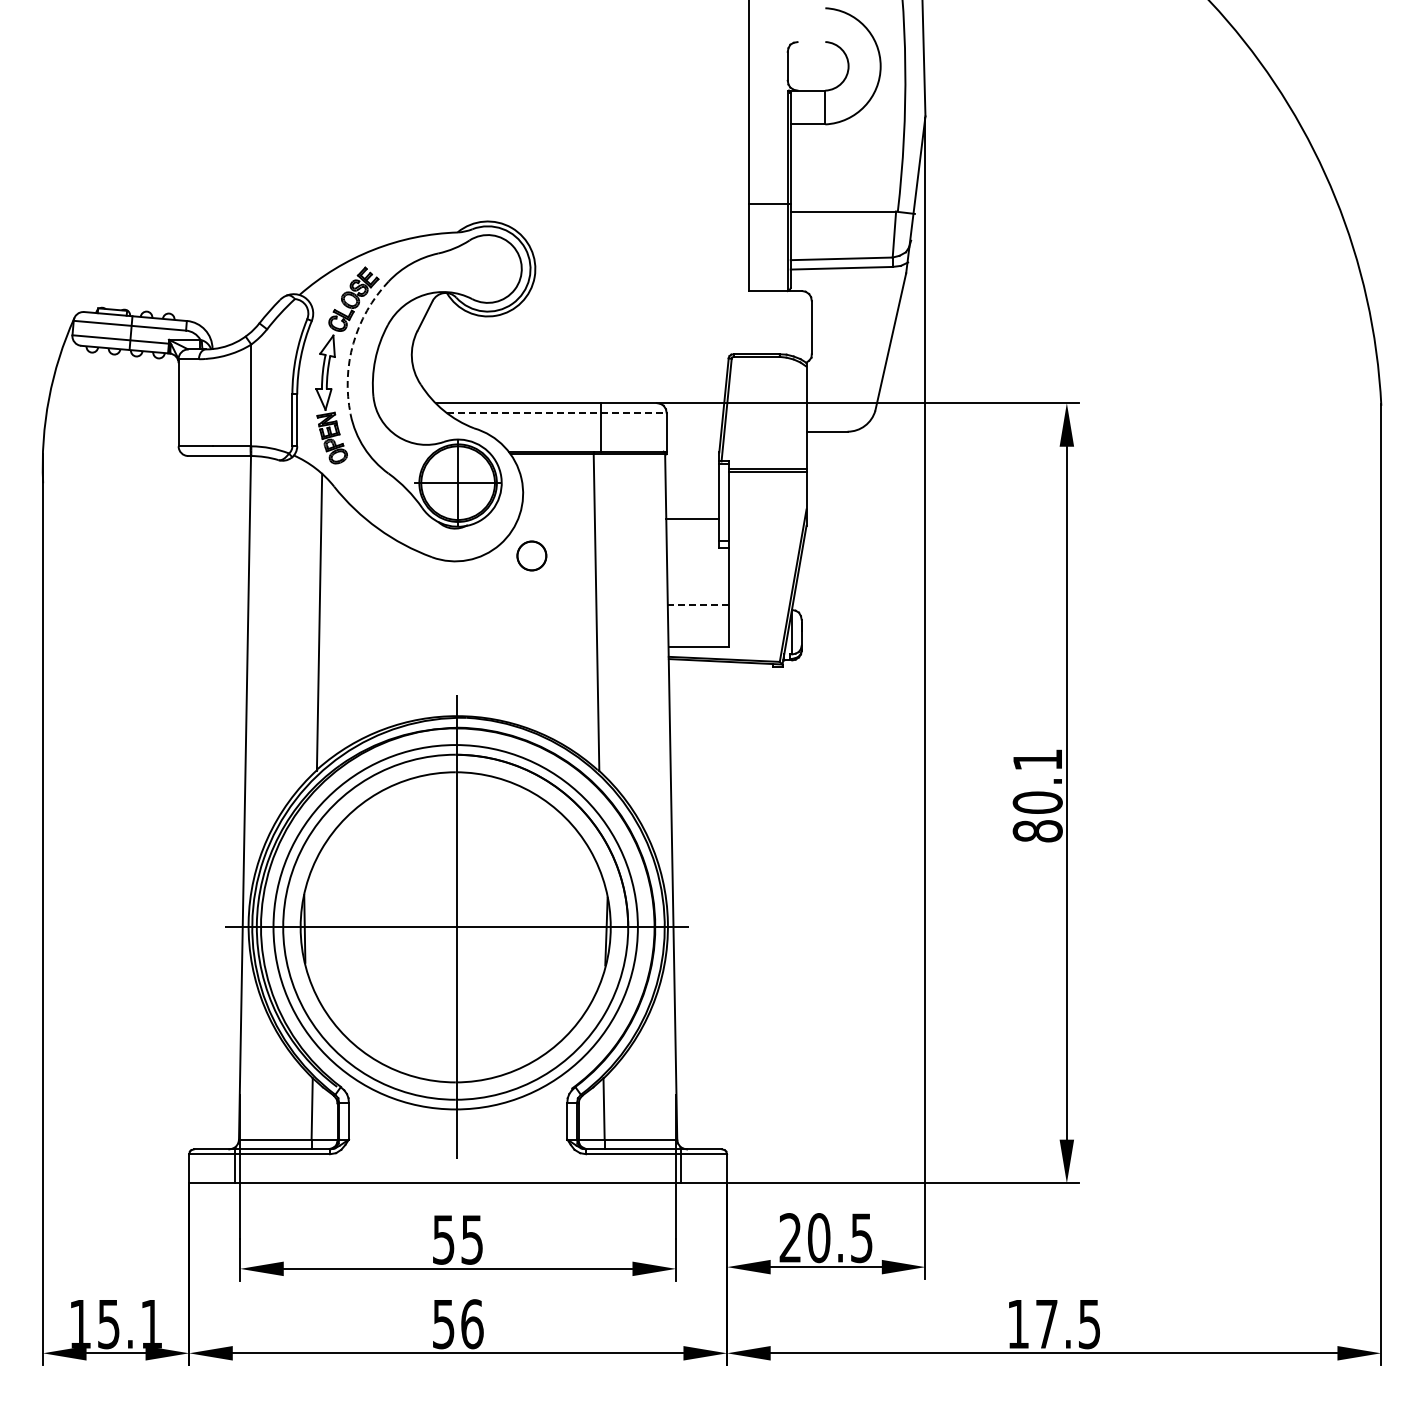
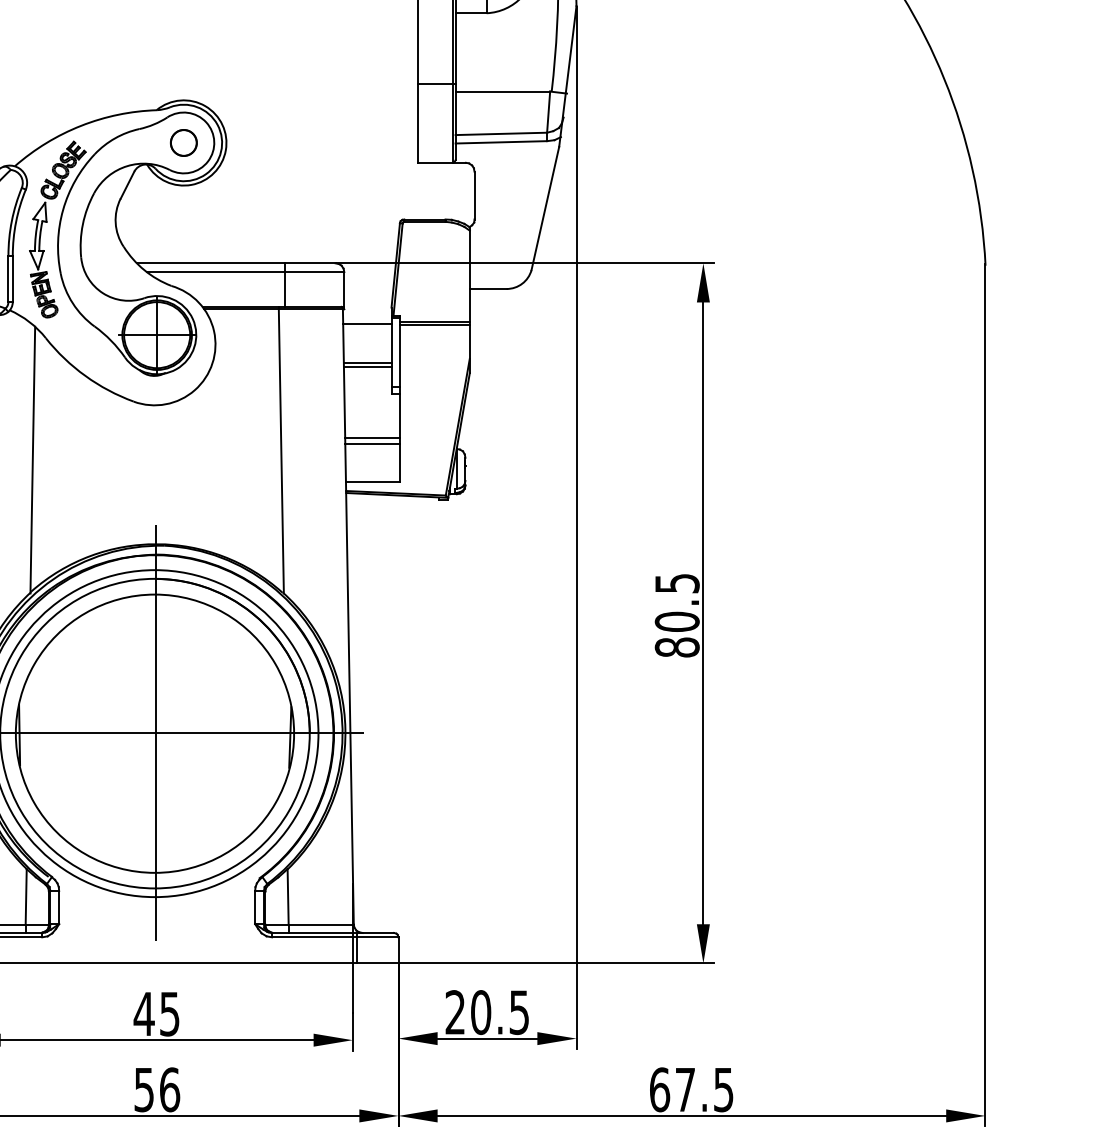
arc: (353, 343) -> (63, 209), dashed -> solid
line: (557, 412) -> (246, 271), dashed -> solid
line: (692, 470) -> (367, 323), added
line: (692, 514) -> (367, 363), added
circle: (531, 555) -> (183, 142), moved
line: (698, 597) -> (372, 437), added
line: (698, 604) -> (372, 444), dashed -> solid
text: (1037, 759) -> (677, 583), 80.1 -> 80.5
text: (443, 1239) -> (144, 1013), 55 -> 45
text: (1018, 1324) -> (659, 1090), 17.5 -> 67.5

